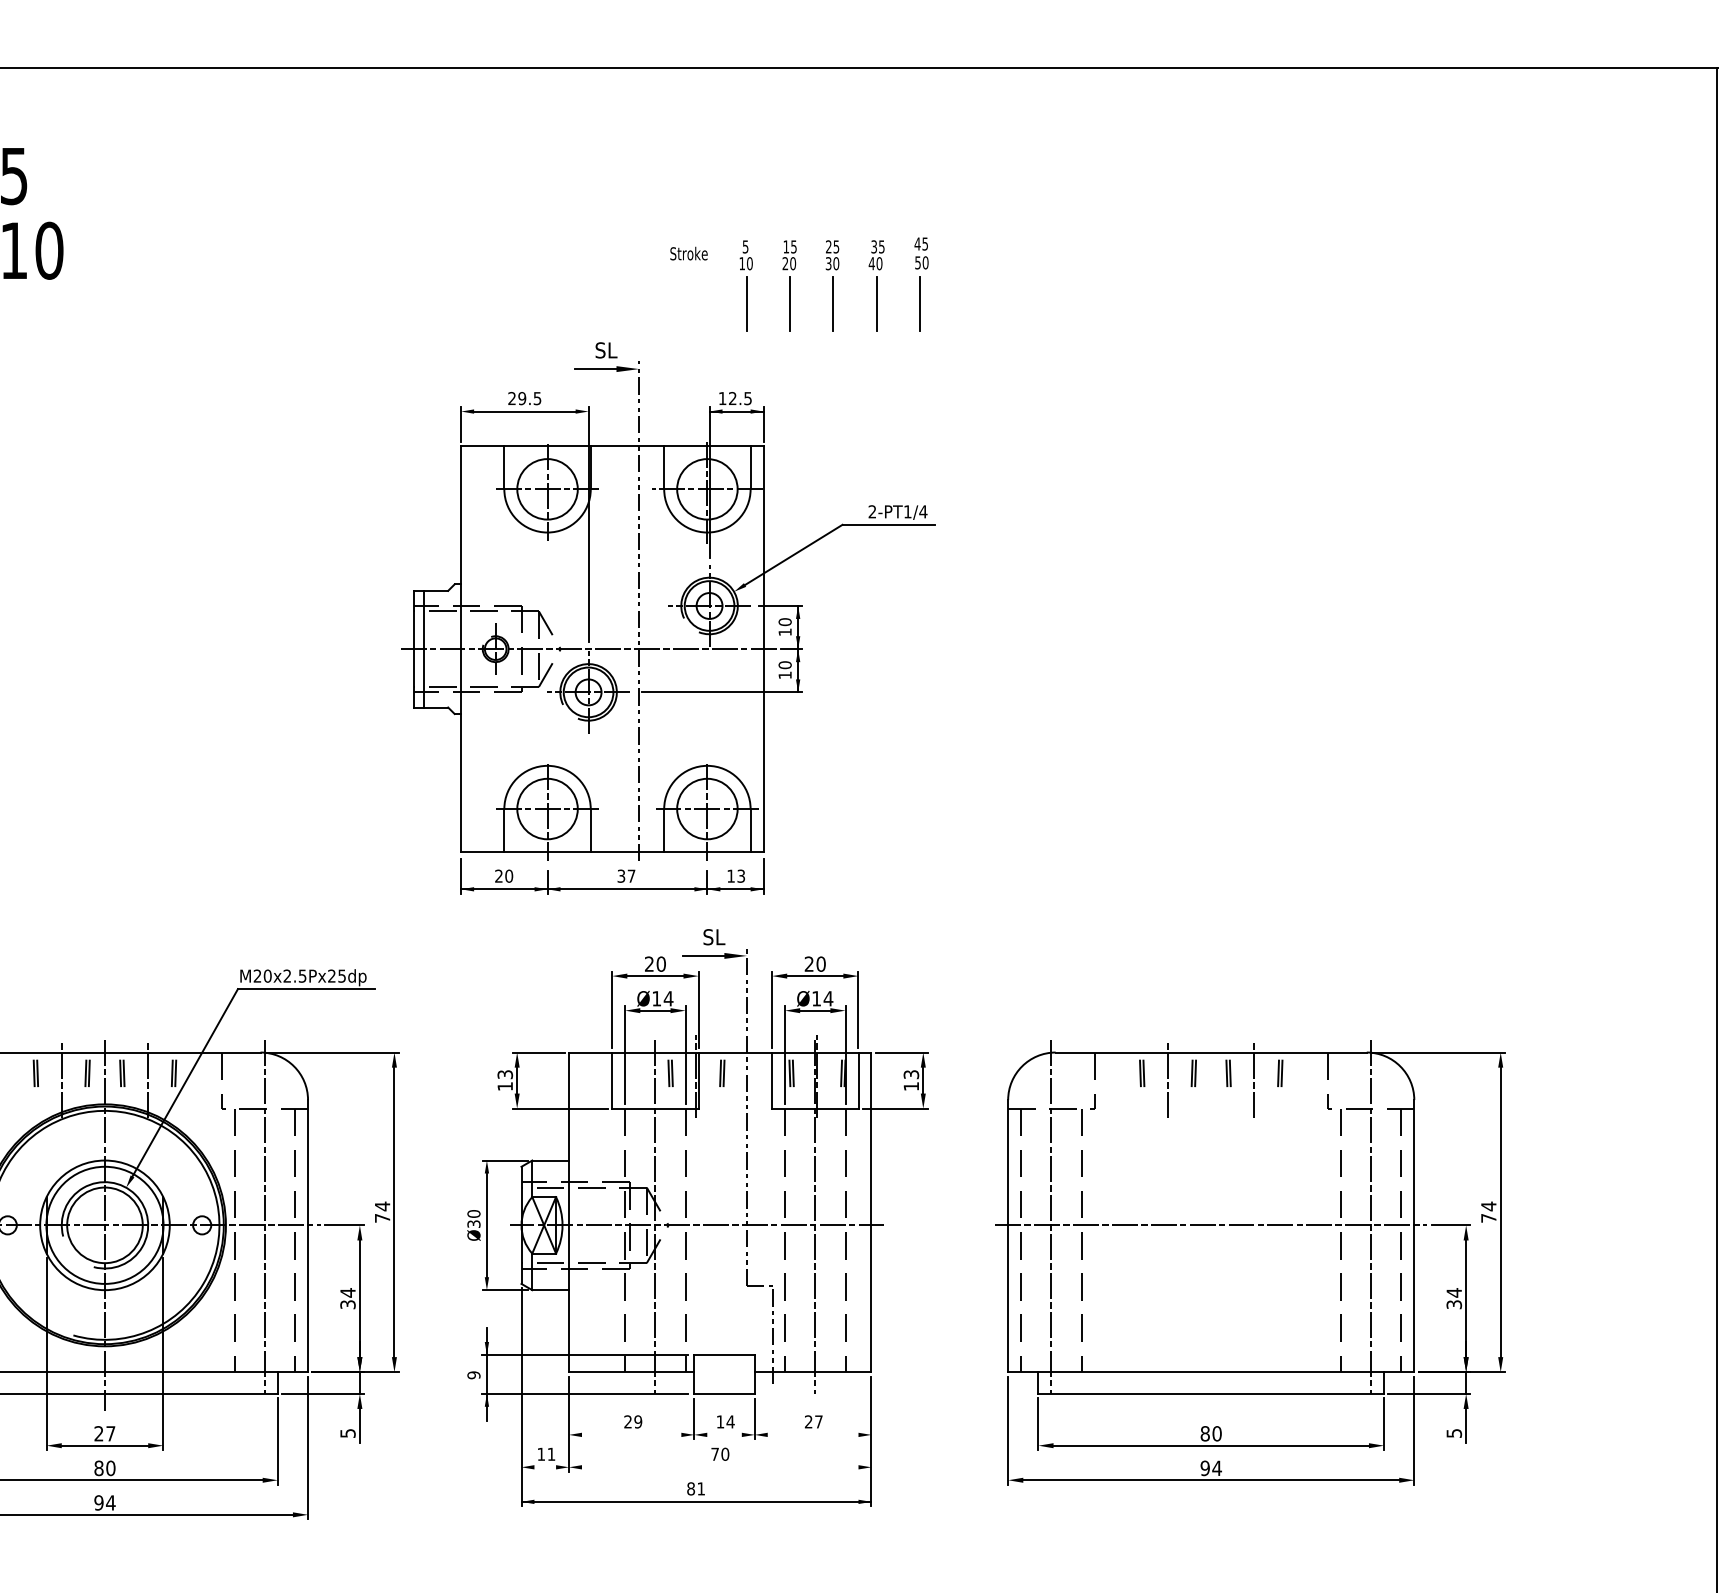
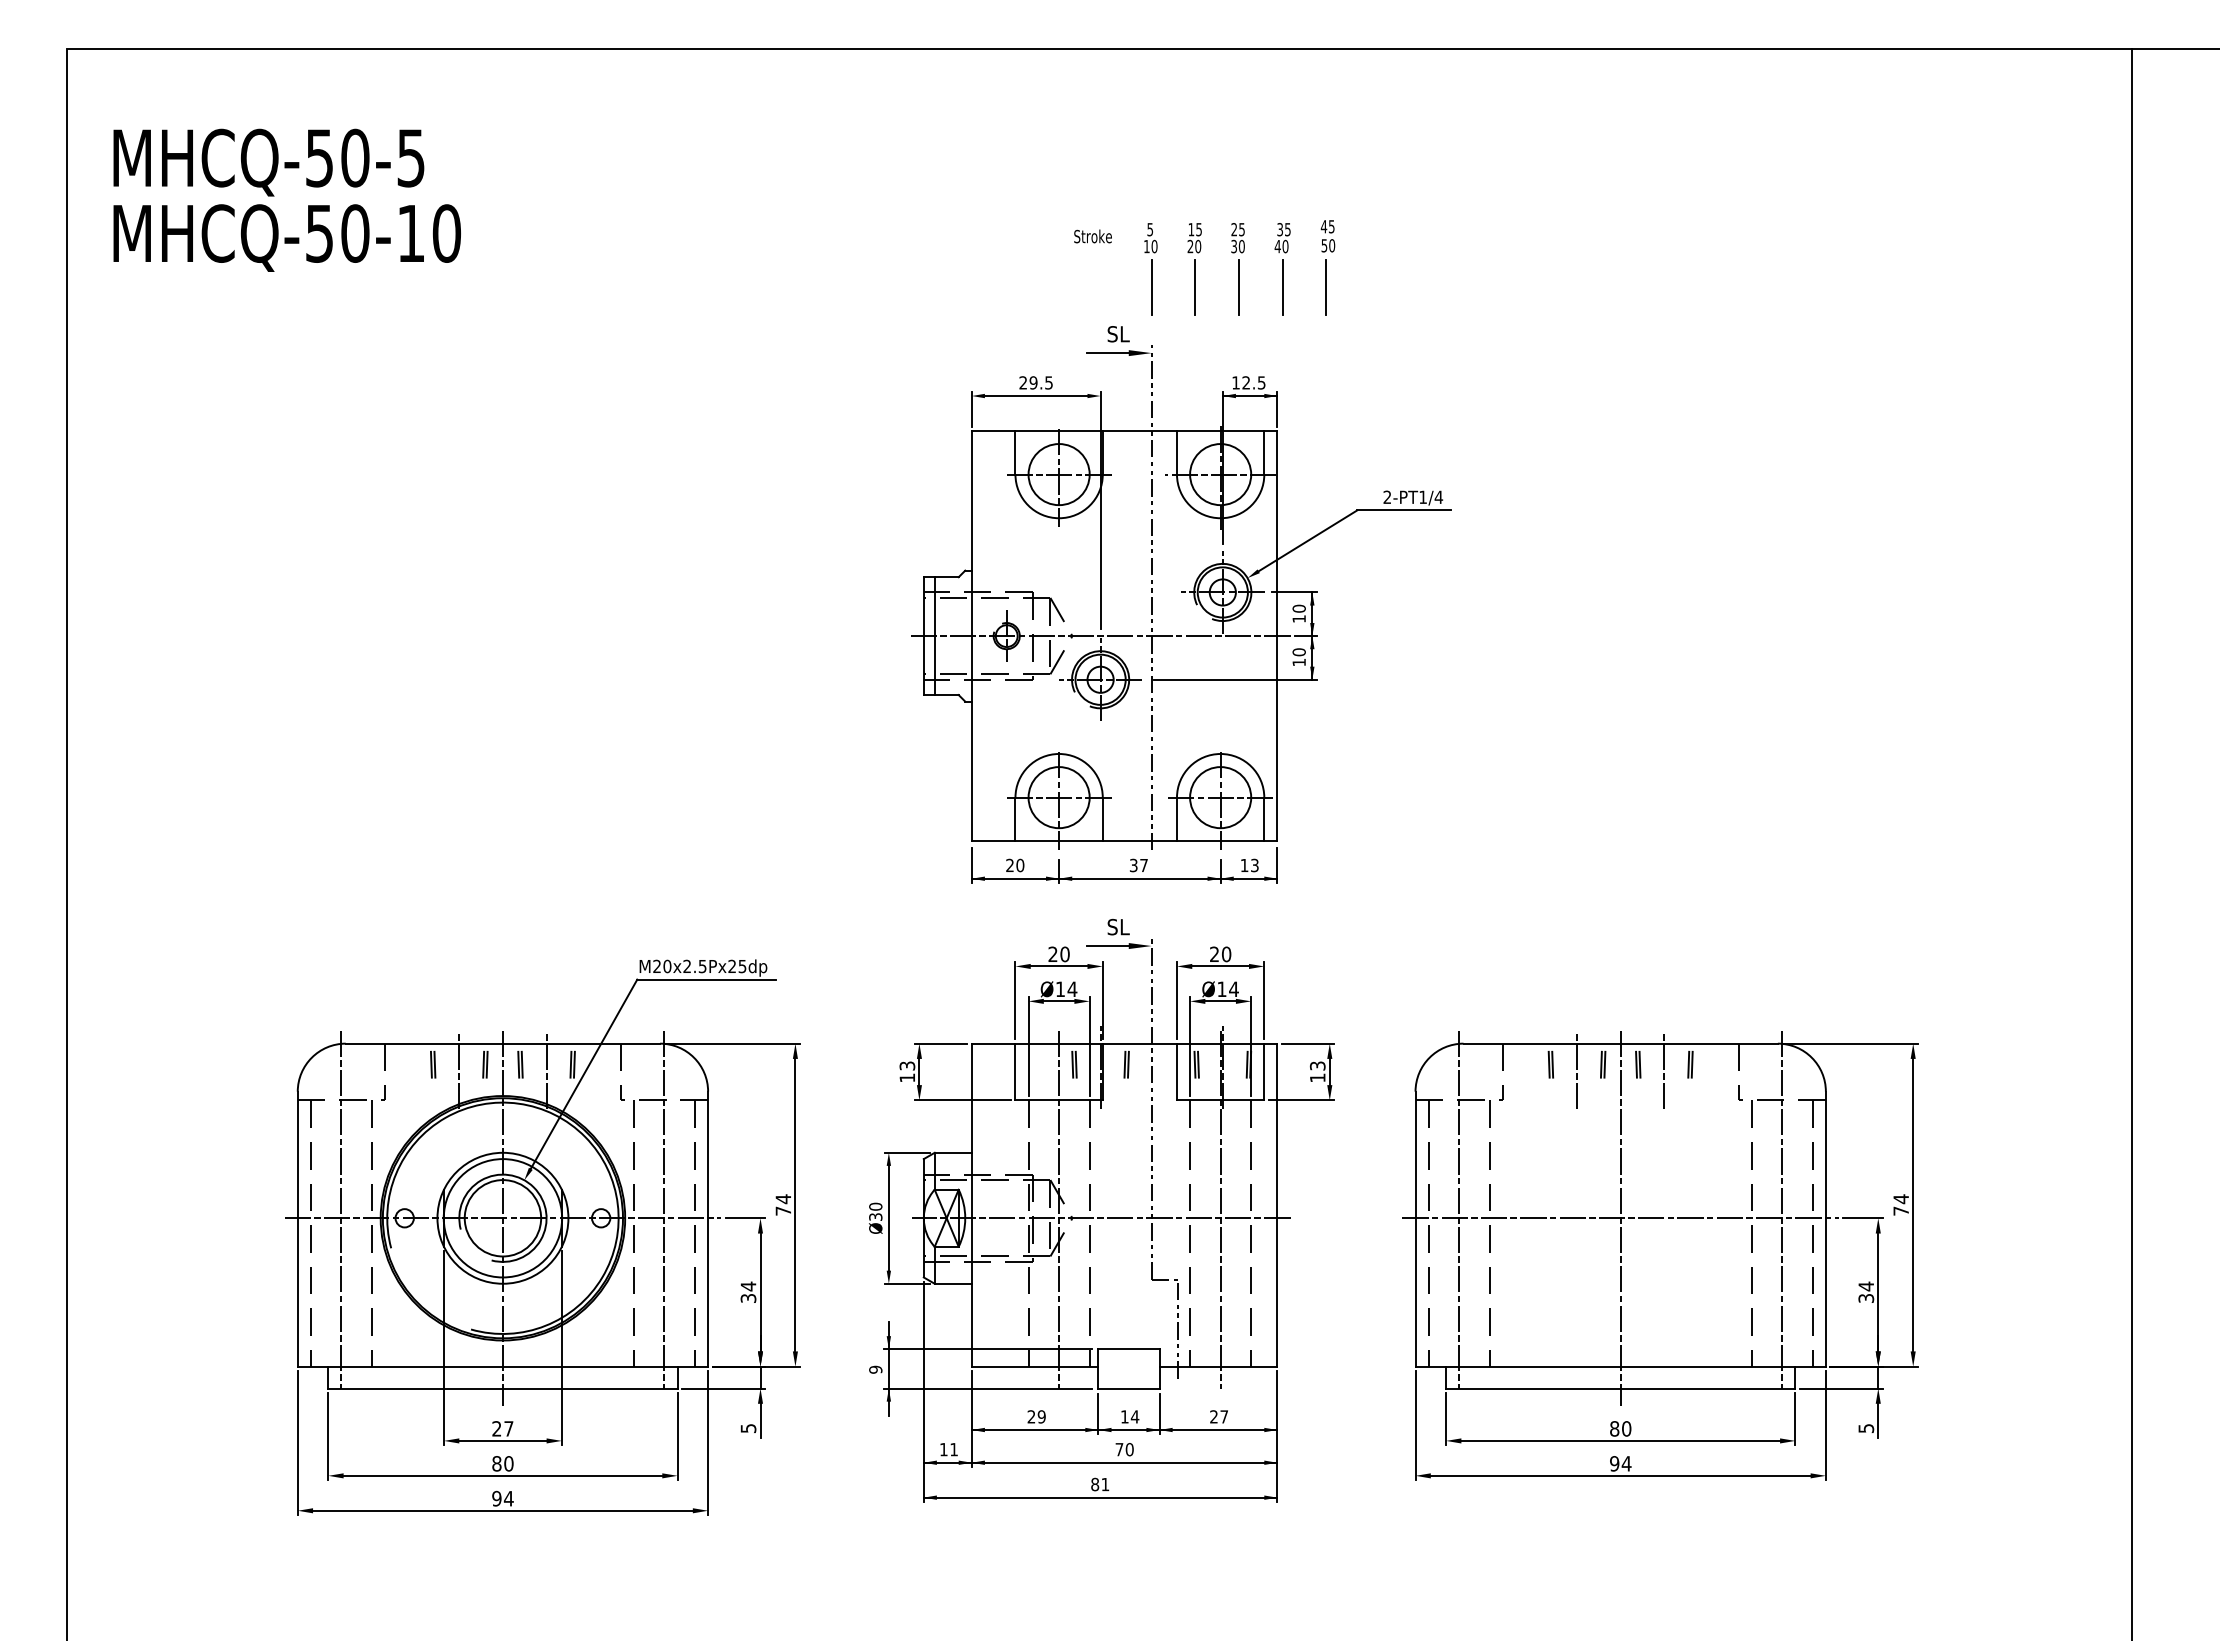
part: (668, 617) -> (1181, 604), moved
line: (1211, 1225) -> (1620, 1218), added
line: (720, 1435) -> (1124, 1430), added
line: (696, 1467) -> (1100, 1462), added

